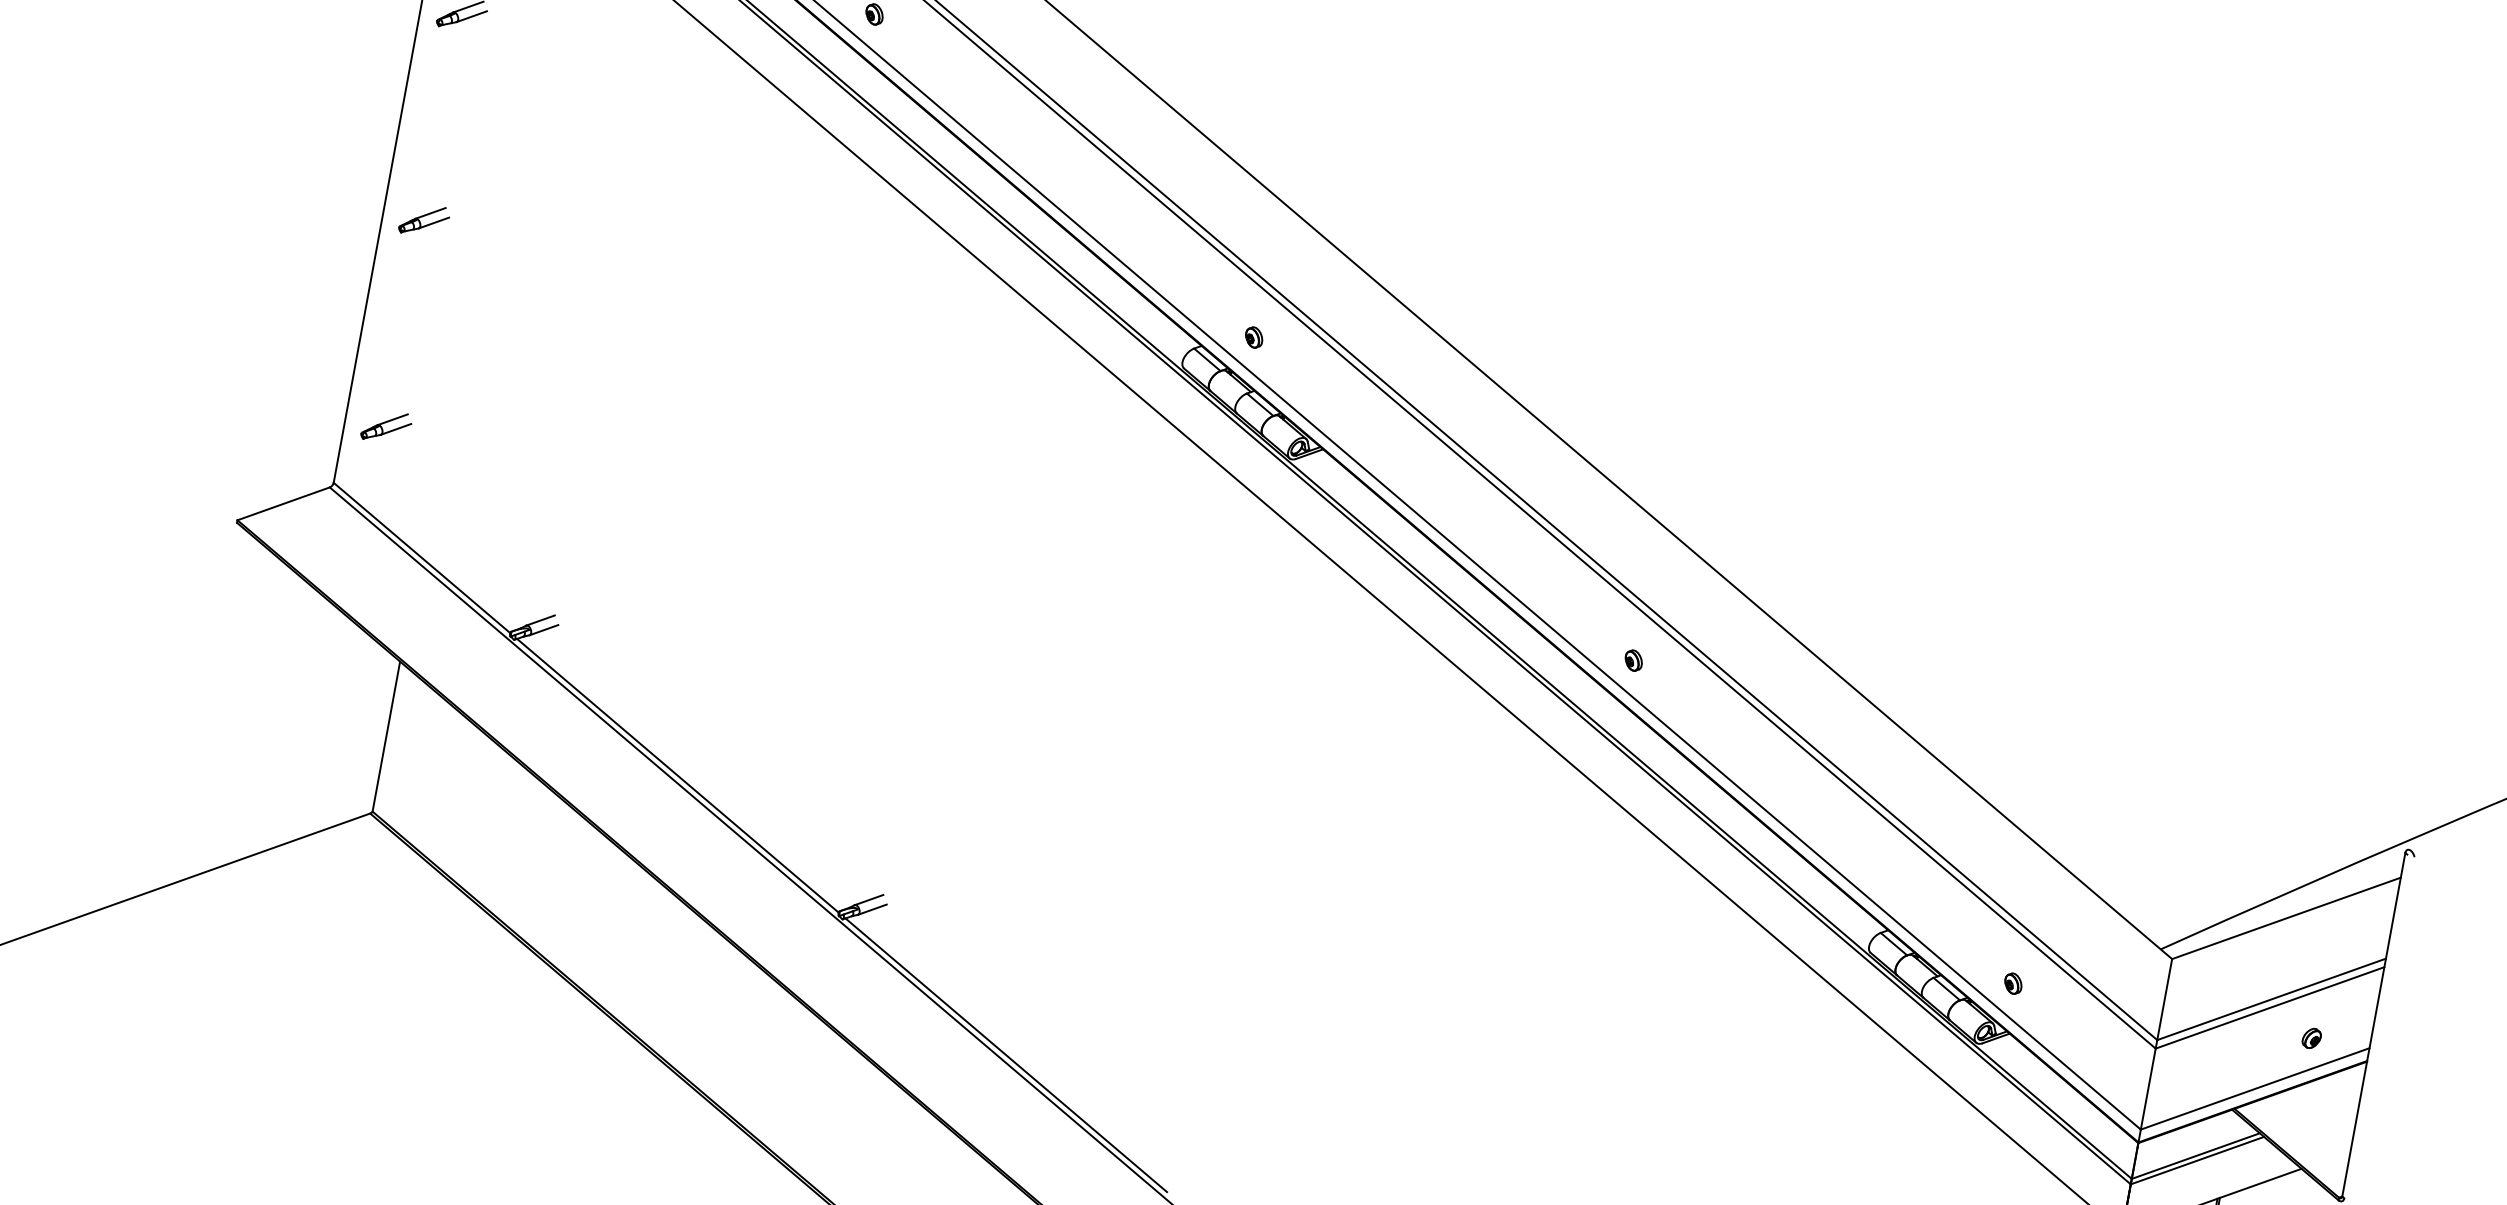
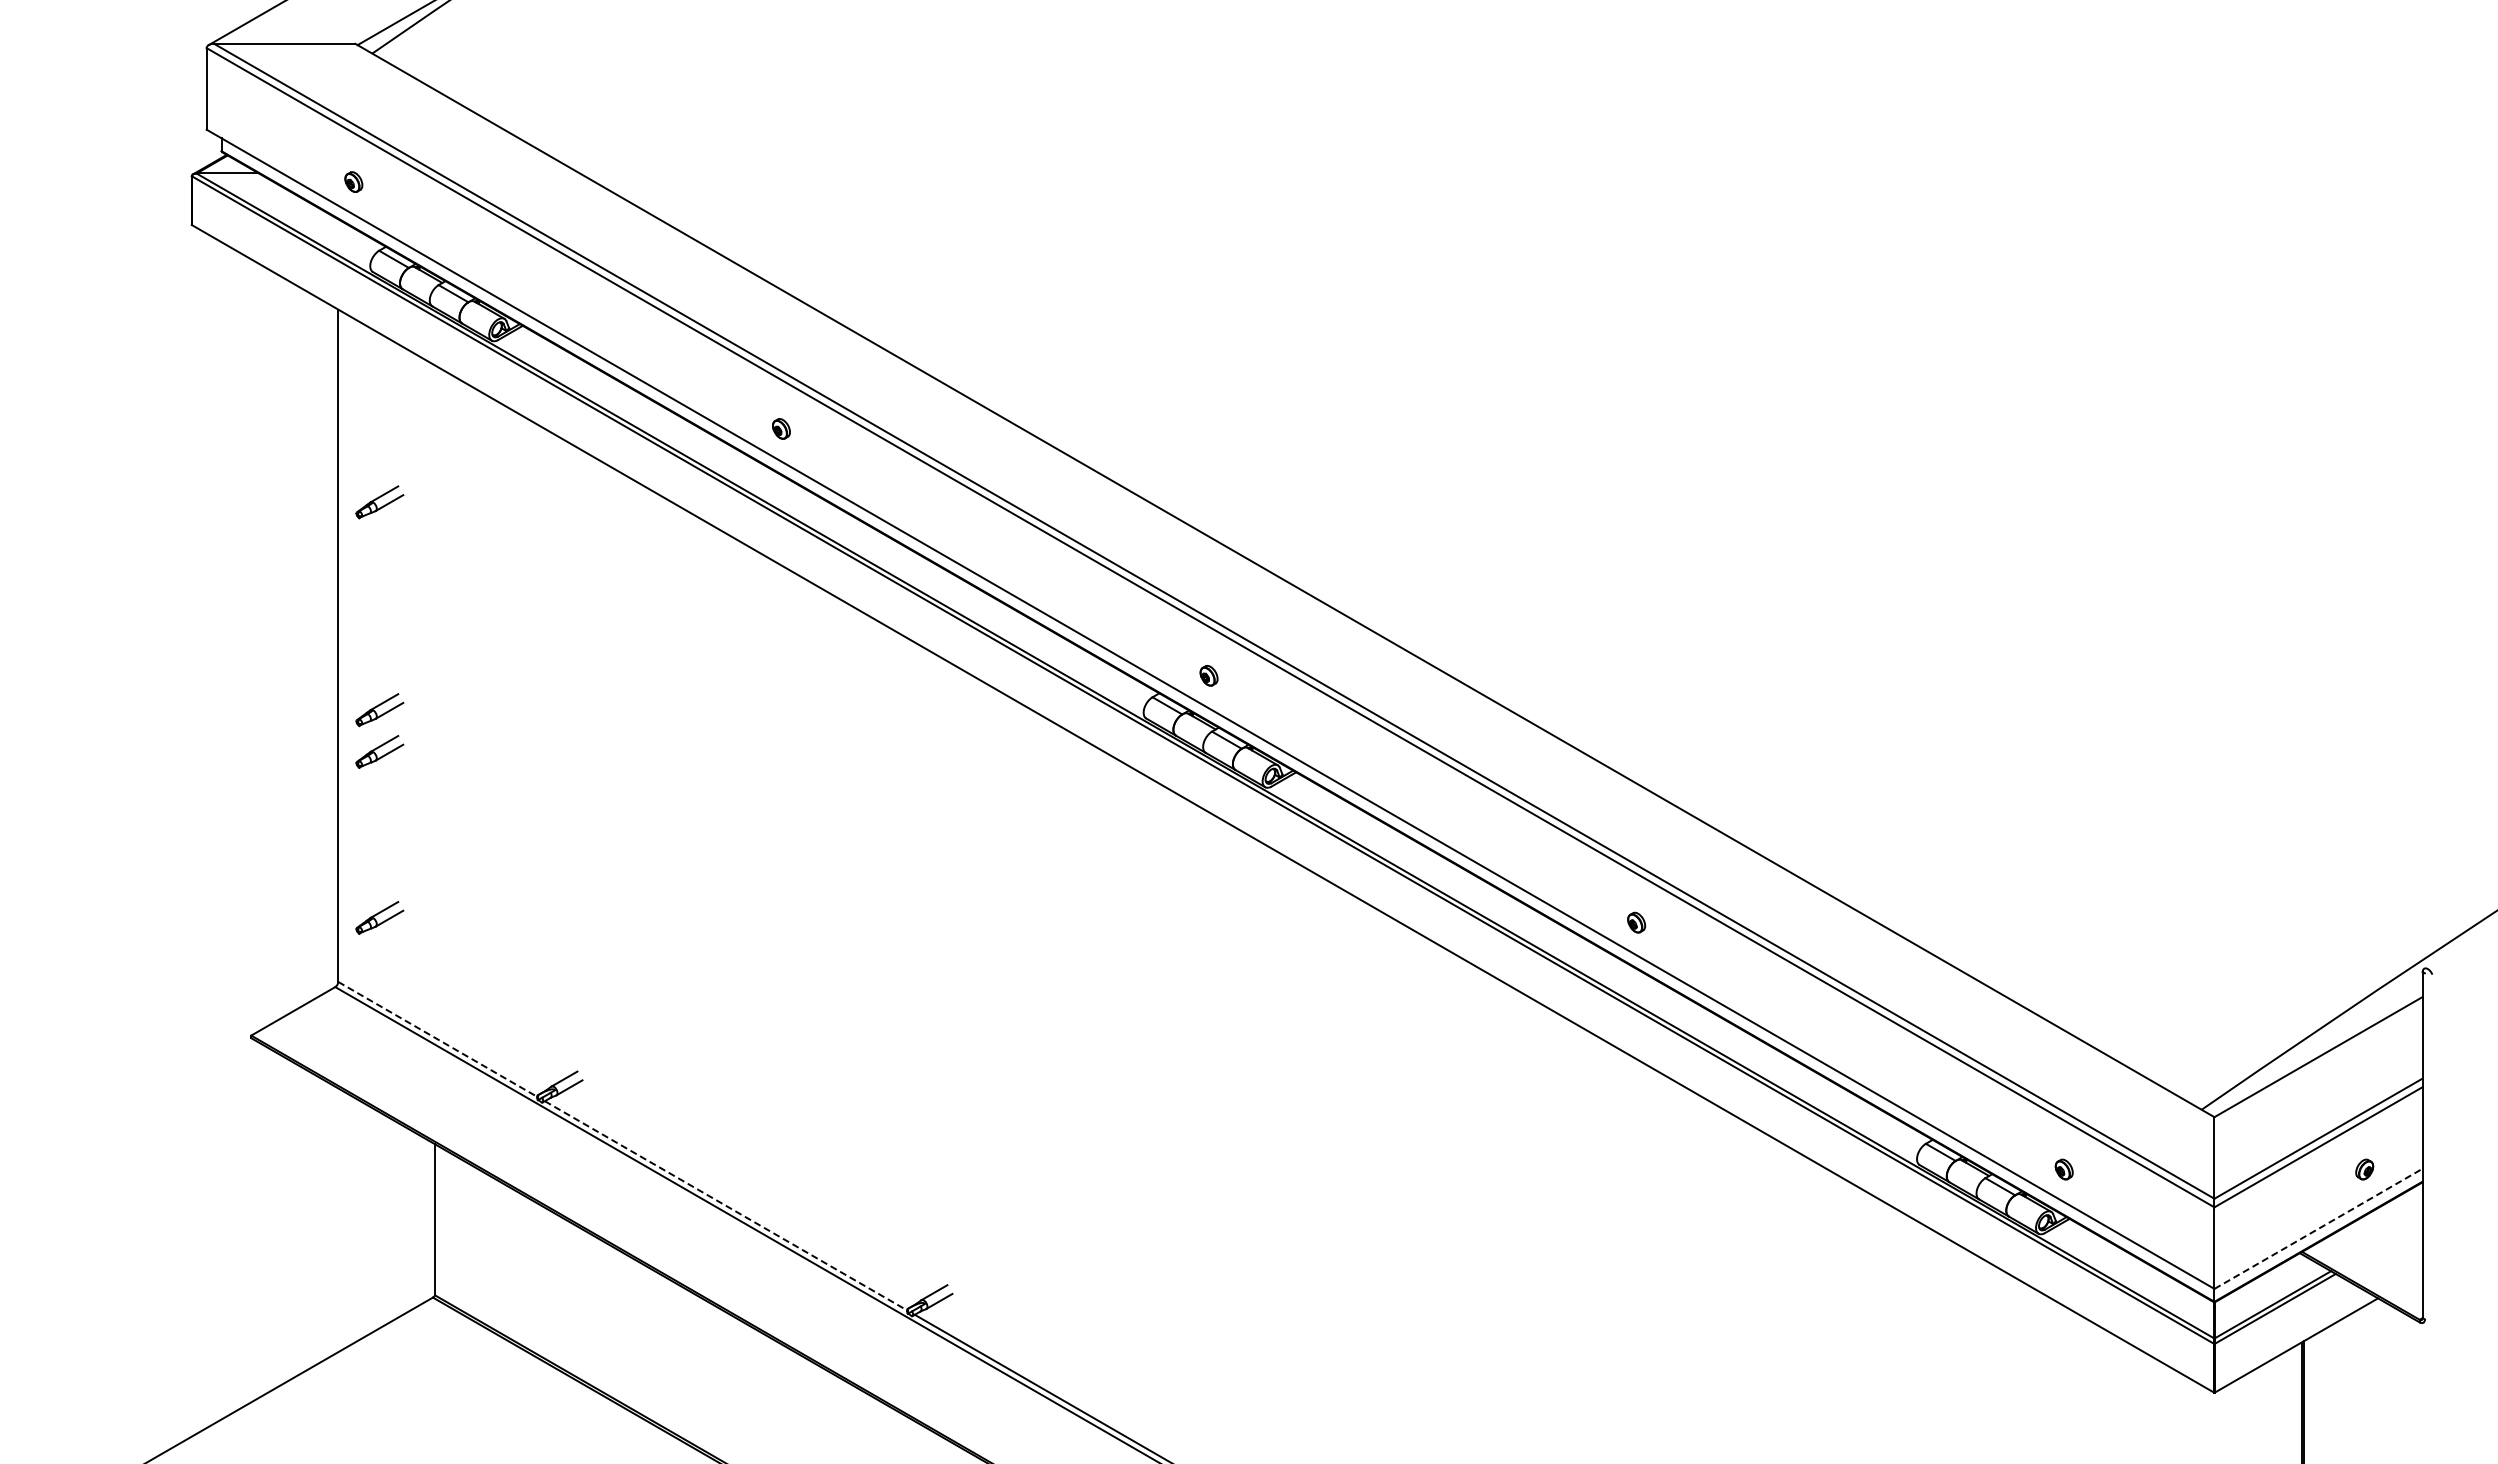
part: (416, 261) -> (379, 751), added
line: (421, 558) -> (437, 1039), solid -> dashed
line: (678, 776) -> (726, 1206), solid -> dashed
line: (2256, 1088) -> (2319, 1228), solid -> dashed

